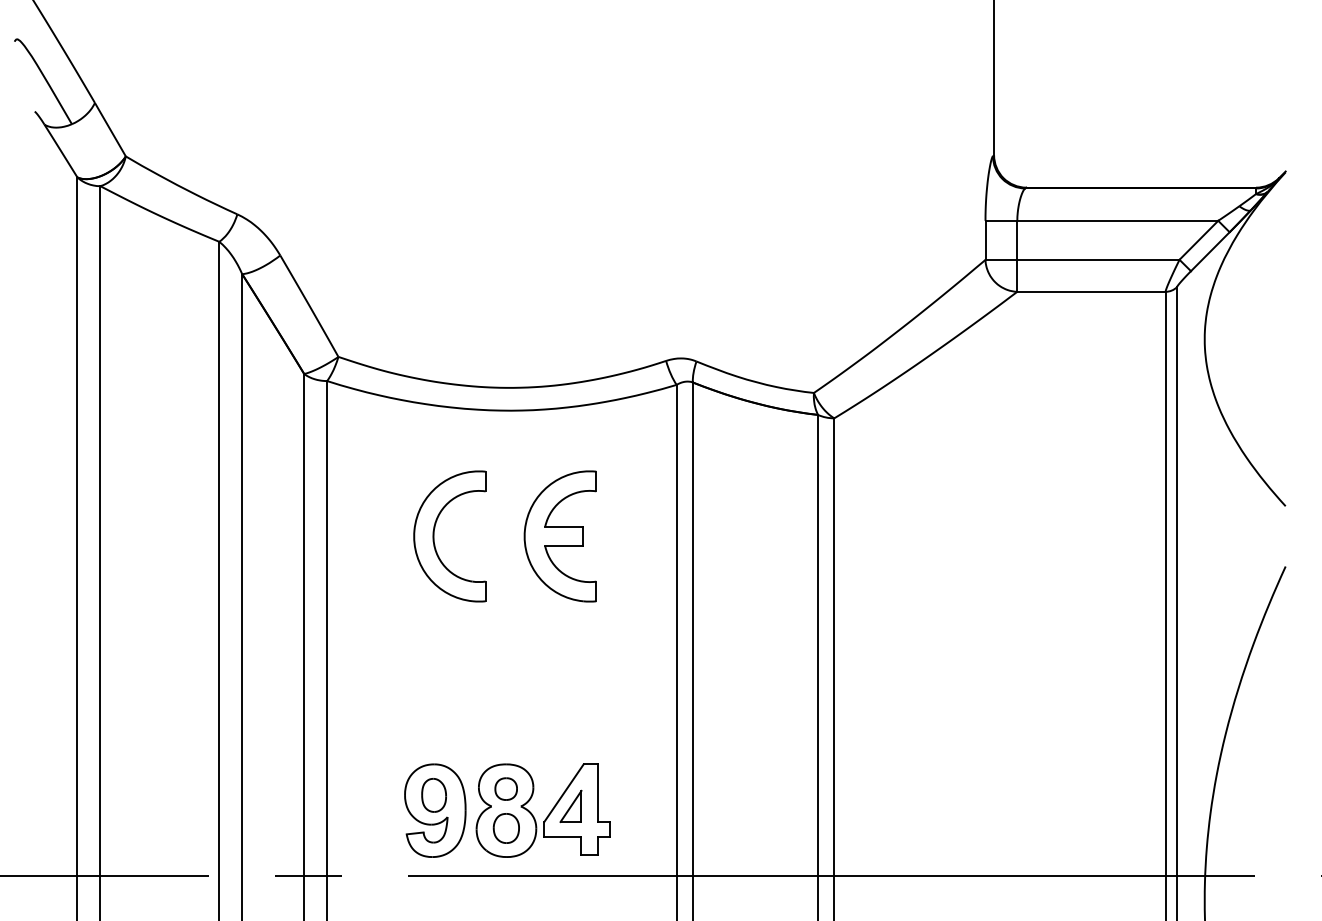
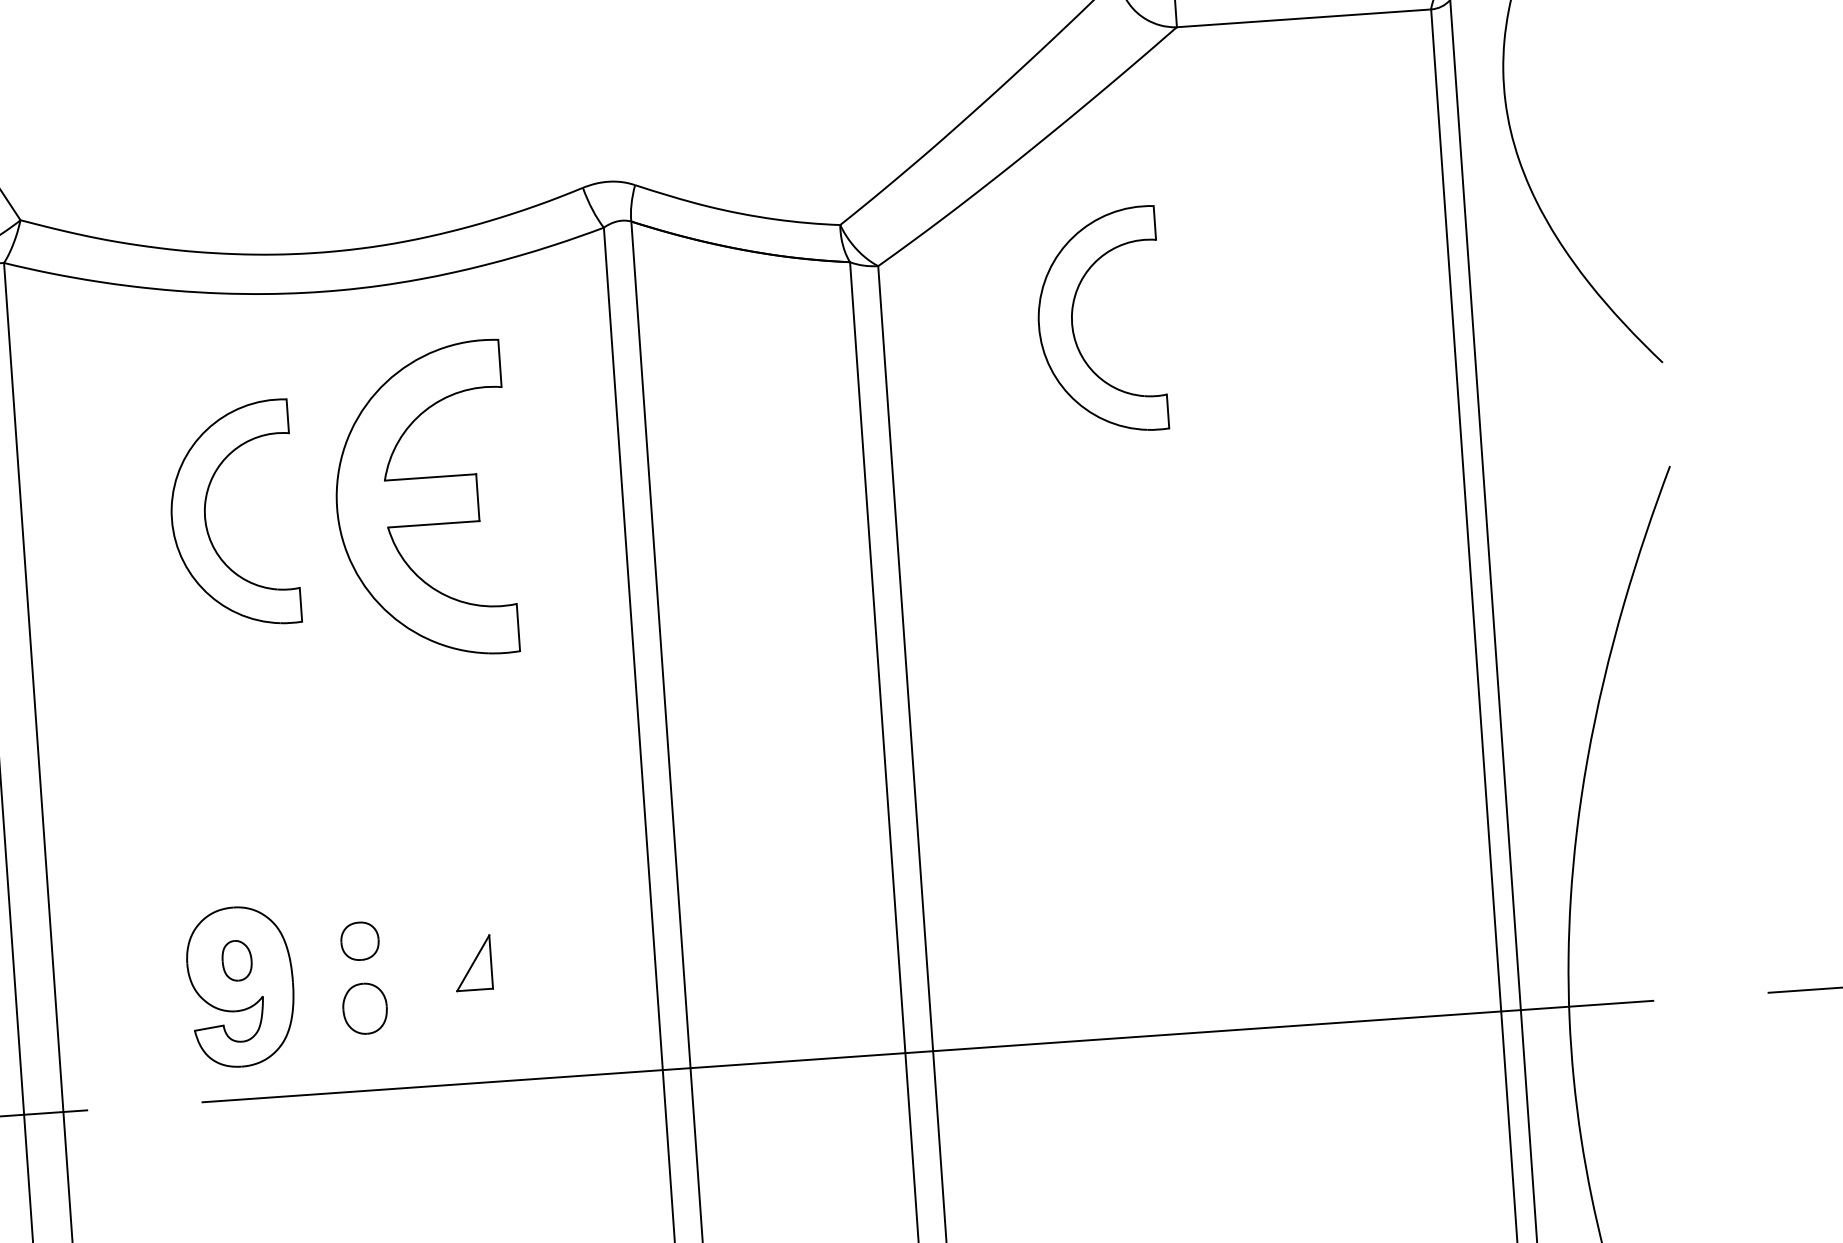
part: (945, 459) -> (1073, 323), added
part: (559, 536) -> (421, 501), size x1.4
part: (433, 795) -> (236, 960), size x0.7
part: (547, 815) -> (434, 981), removed

